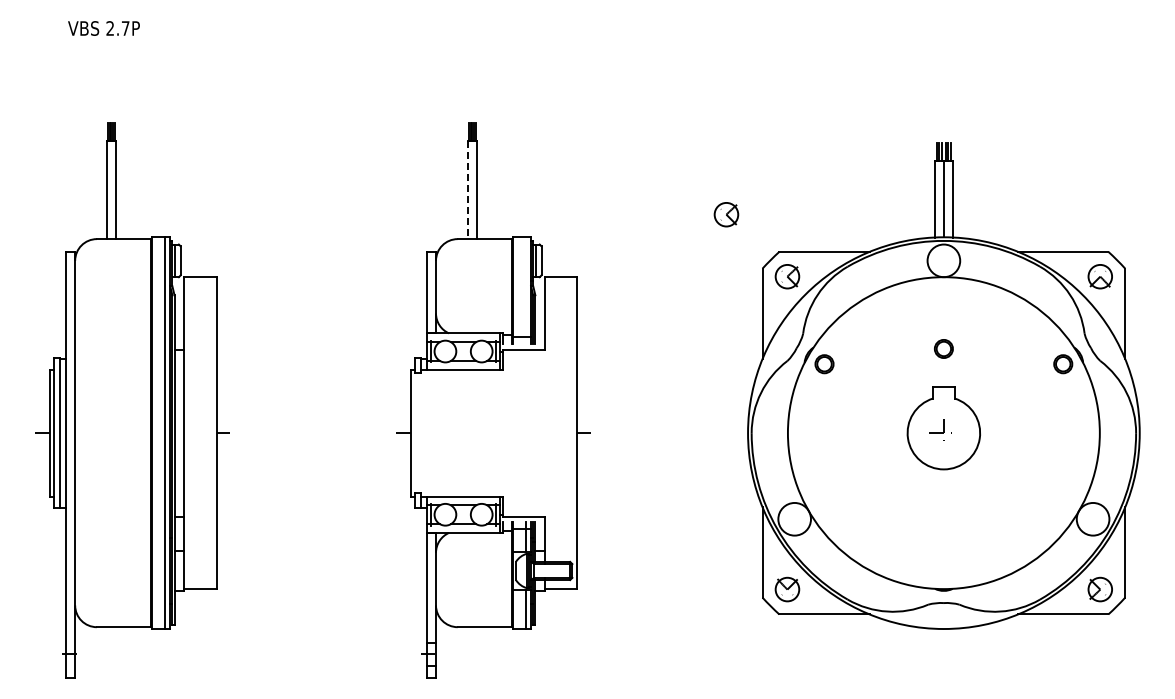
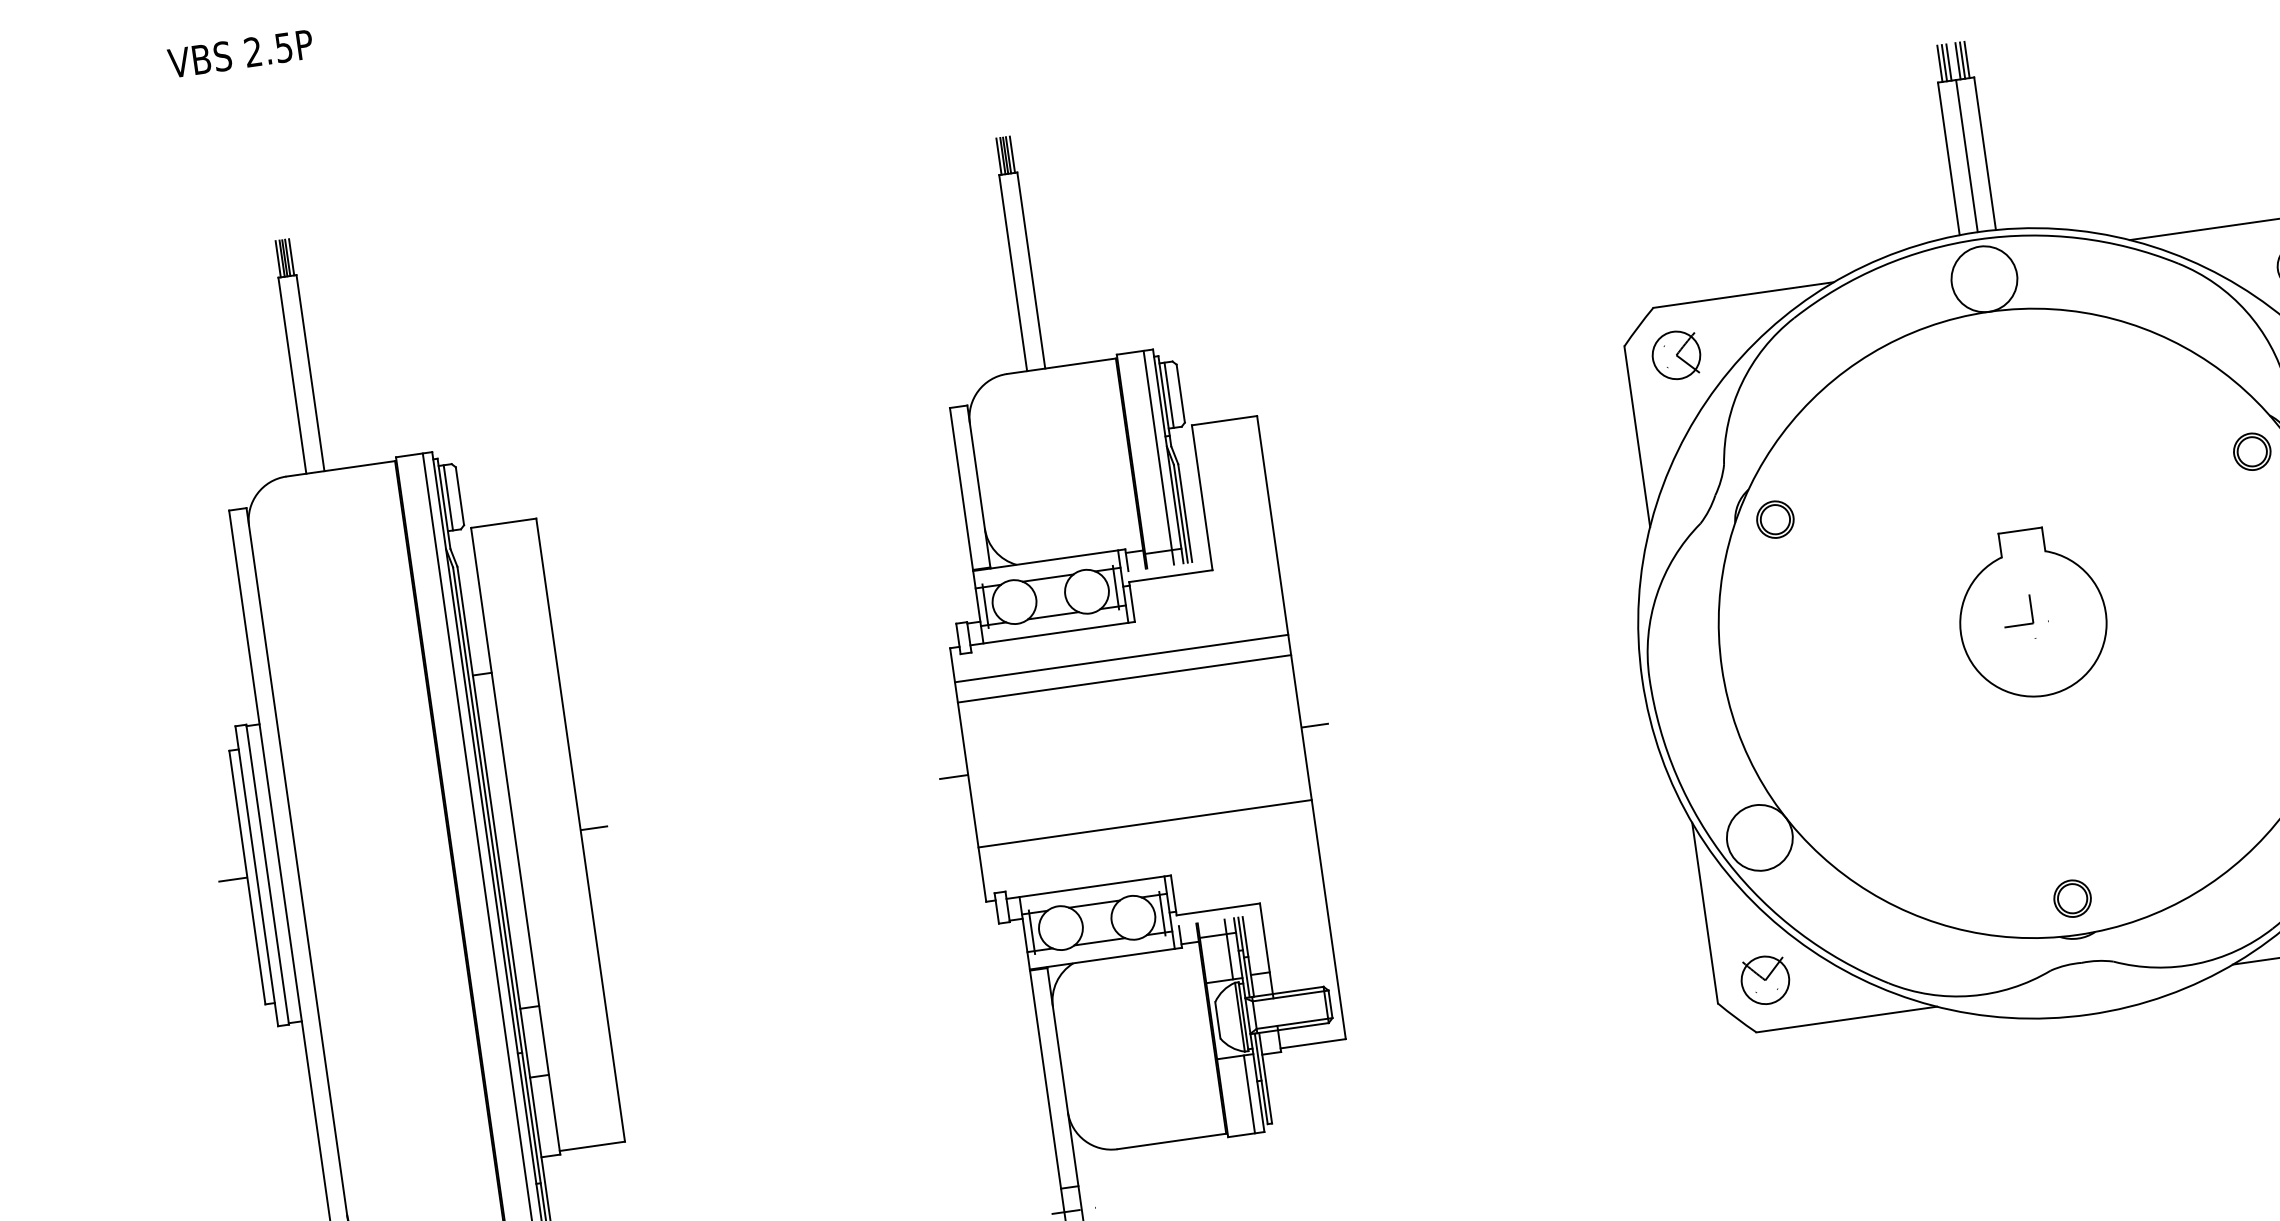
text: (125, 28) -> (283, 47), 2.7P -> 2.5P
line: (467, 190) -> (1012, 274), dashed -> solid
part: (726, 214) -> (1537, 248), removed
line: (526, 290) -> (1159, 457), added
circle: (943, 348) -> (2071, 897), moved
line: (493, 386) -> (1120, 658), added
line: (493, 396) -> (1123, 678), added
line: (493, 469) -> (1144, 824), added

